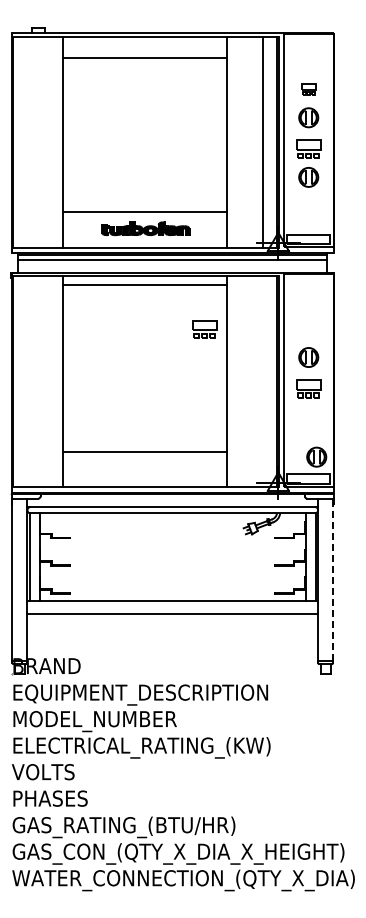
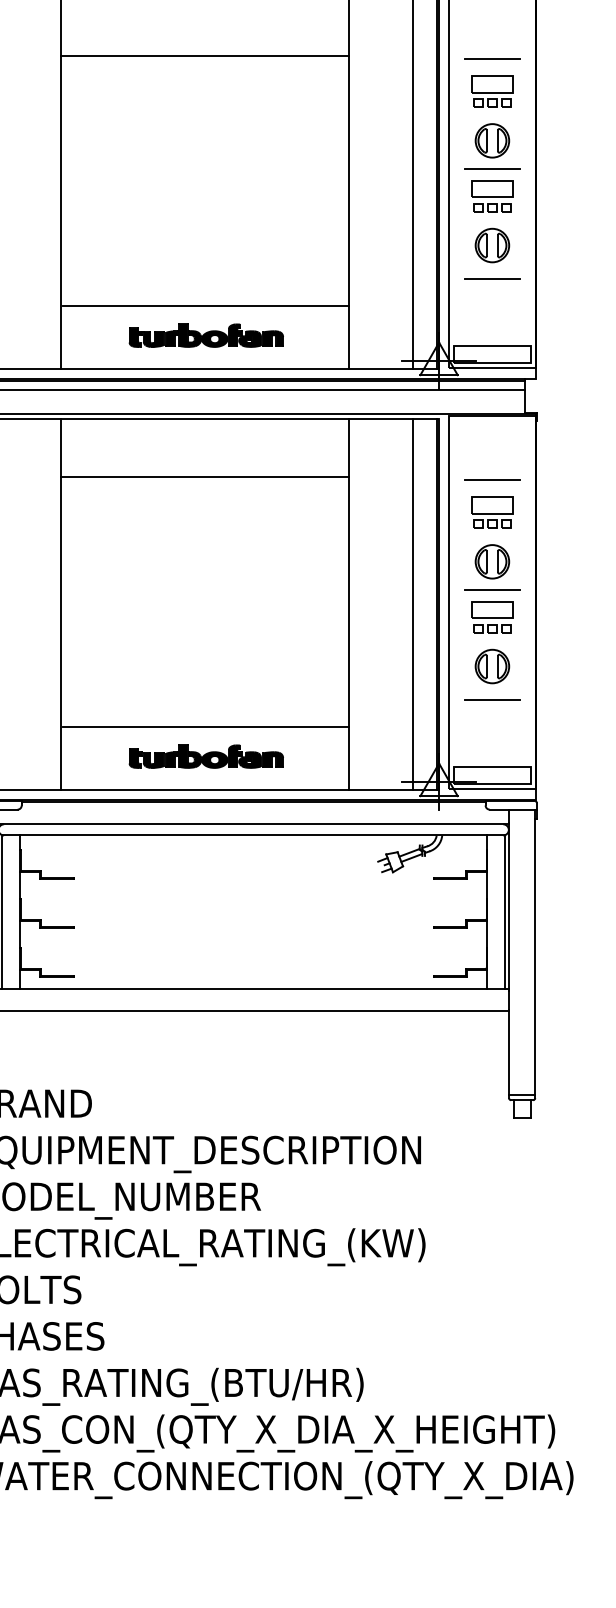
line: (144, 58) -> (204, 56), moved
line: (308, 70) -> (492, 57), added
part: (308, 89) -> (492, 91), size x1.67
line: (308, 133) -> (492, 168), added
line: (308, 196) -> (492, 279), added
line: (144, 285) -> (204, 477), moved
line: (308, 310) -> (492, 479), added
part: (204, 329) -> (492, 512), moved
line: (308, 373) -> (492, 589), added
line: (263, 381) -> (413, 603), added
line: (308, 436) -> (492, 700), added
part: (316, 456) -> (492, 665), moved
part: (145, 468) -> (205, 756), added
line: (333, 579) -> (535, 951), dashed -> solid

